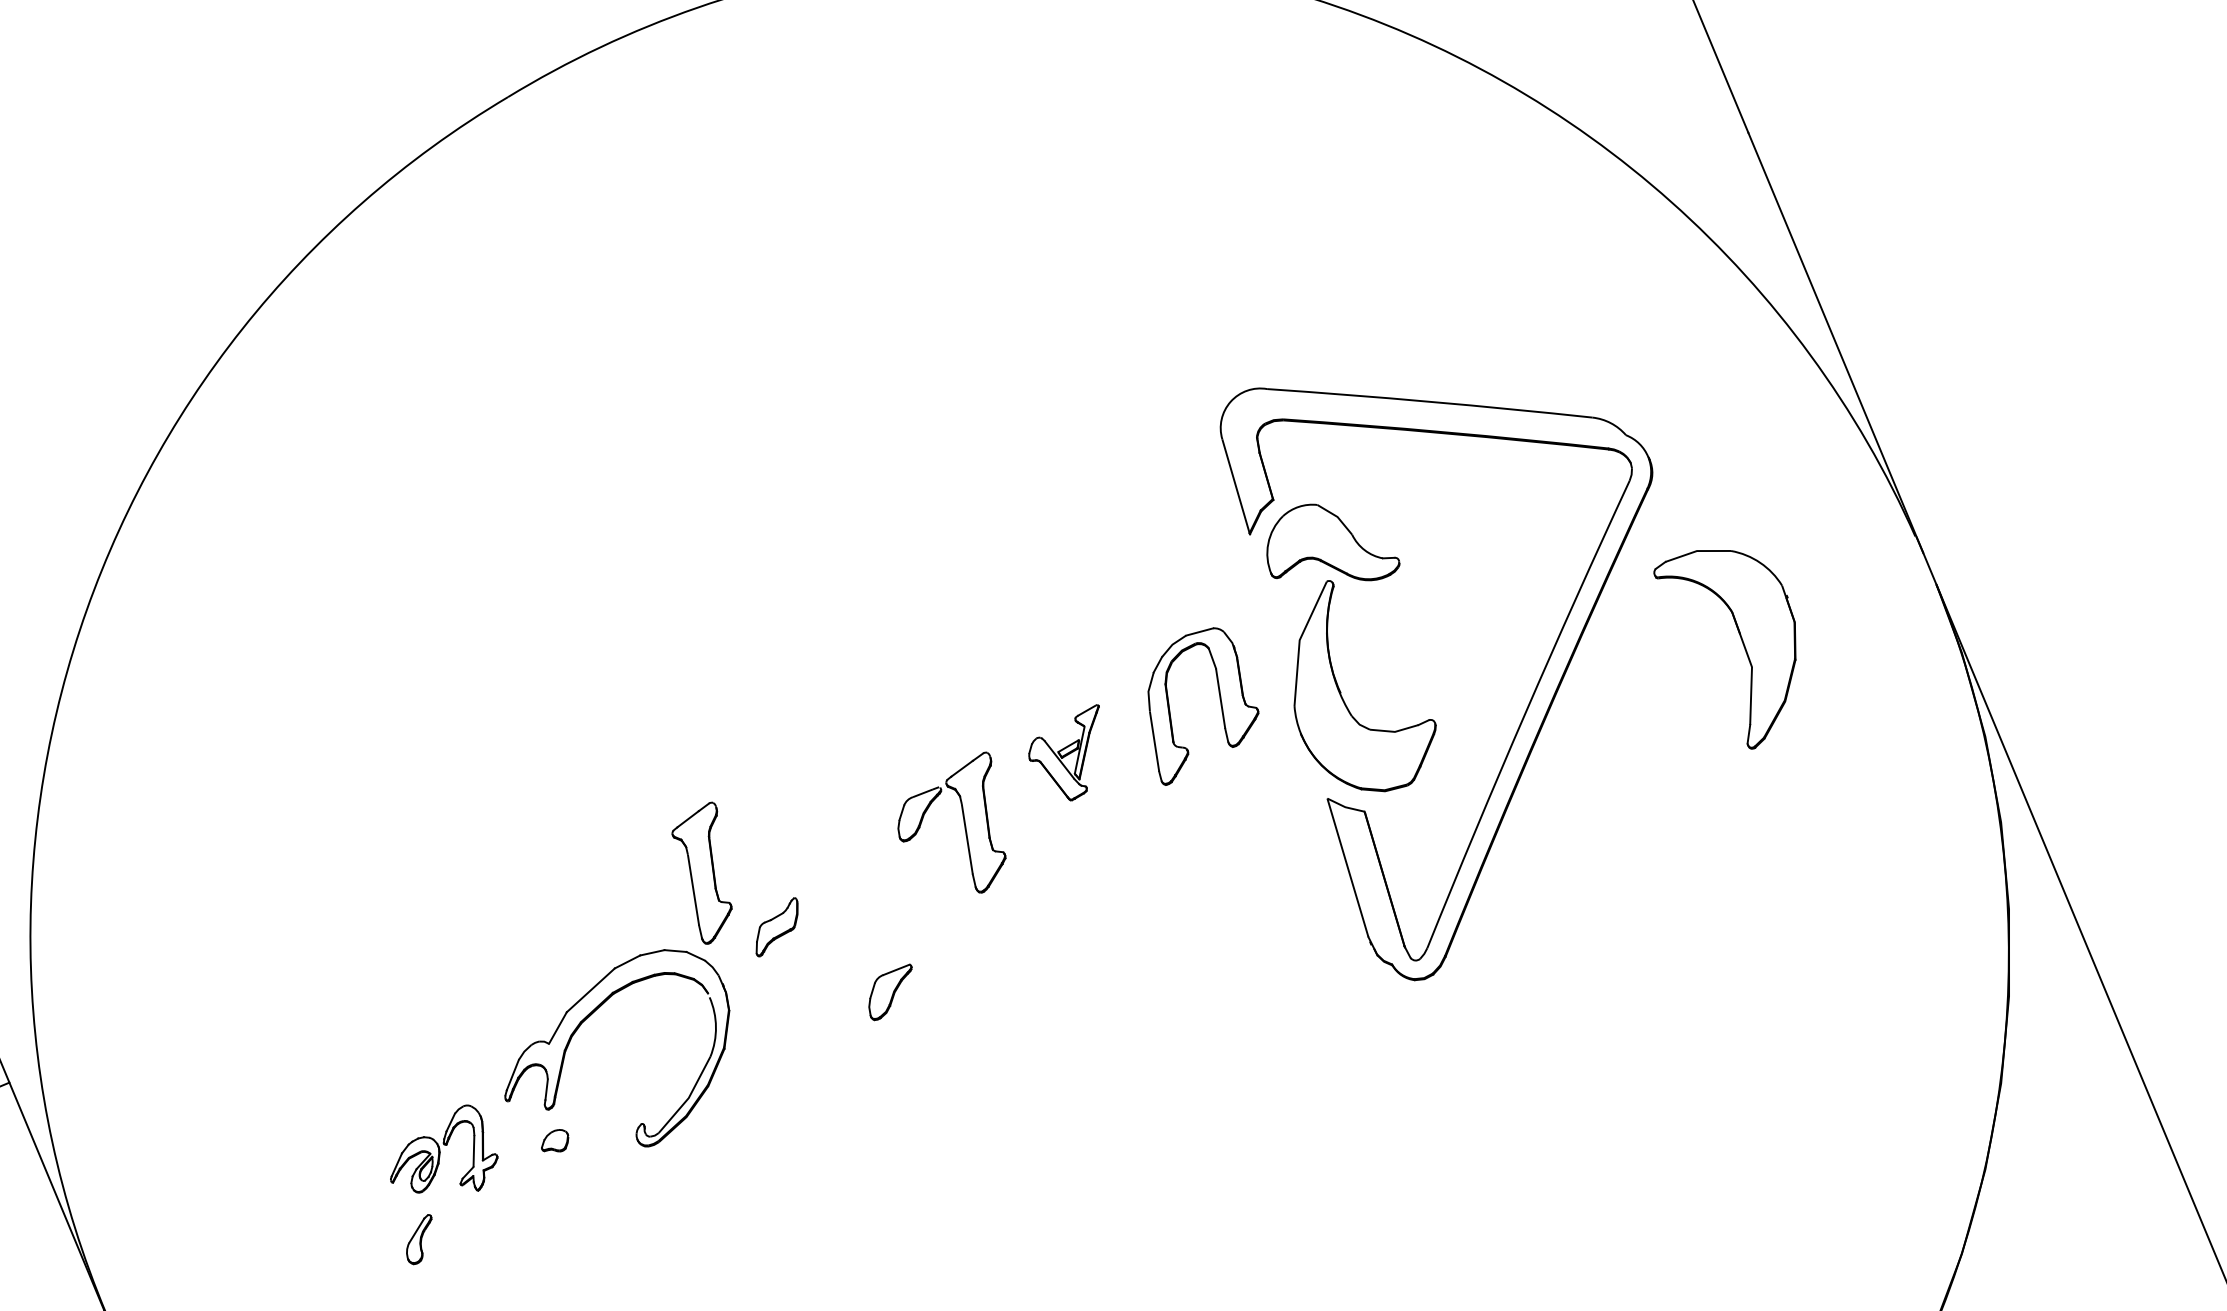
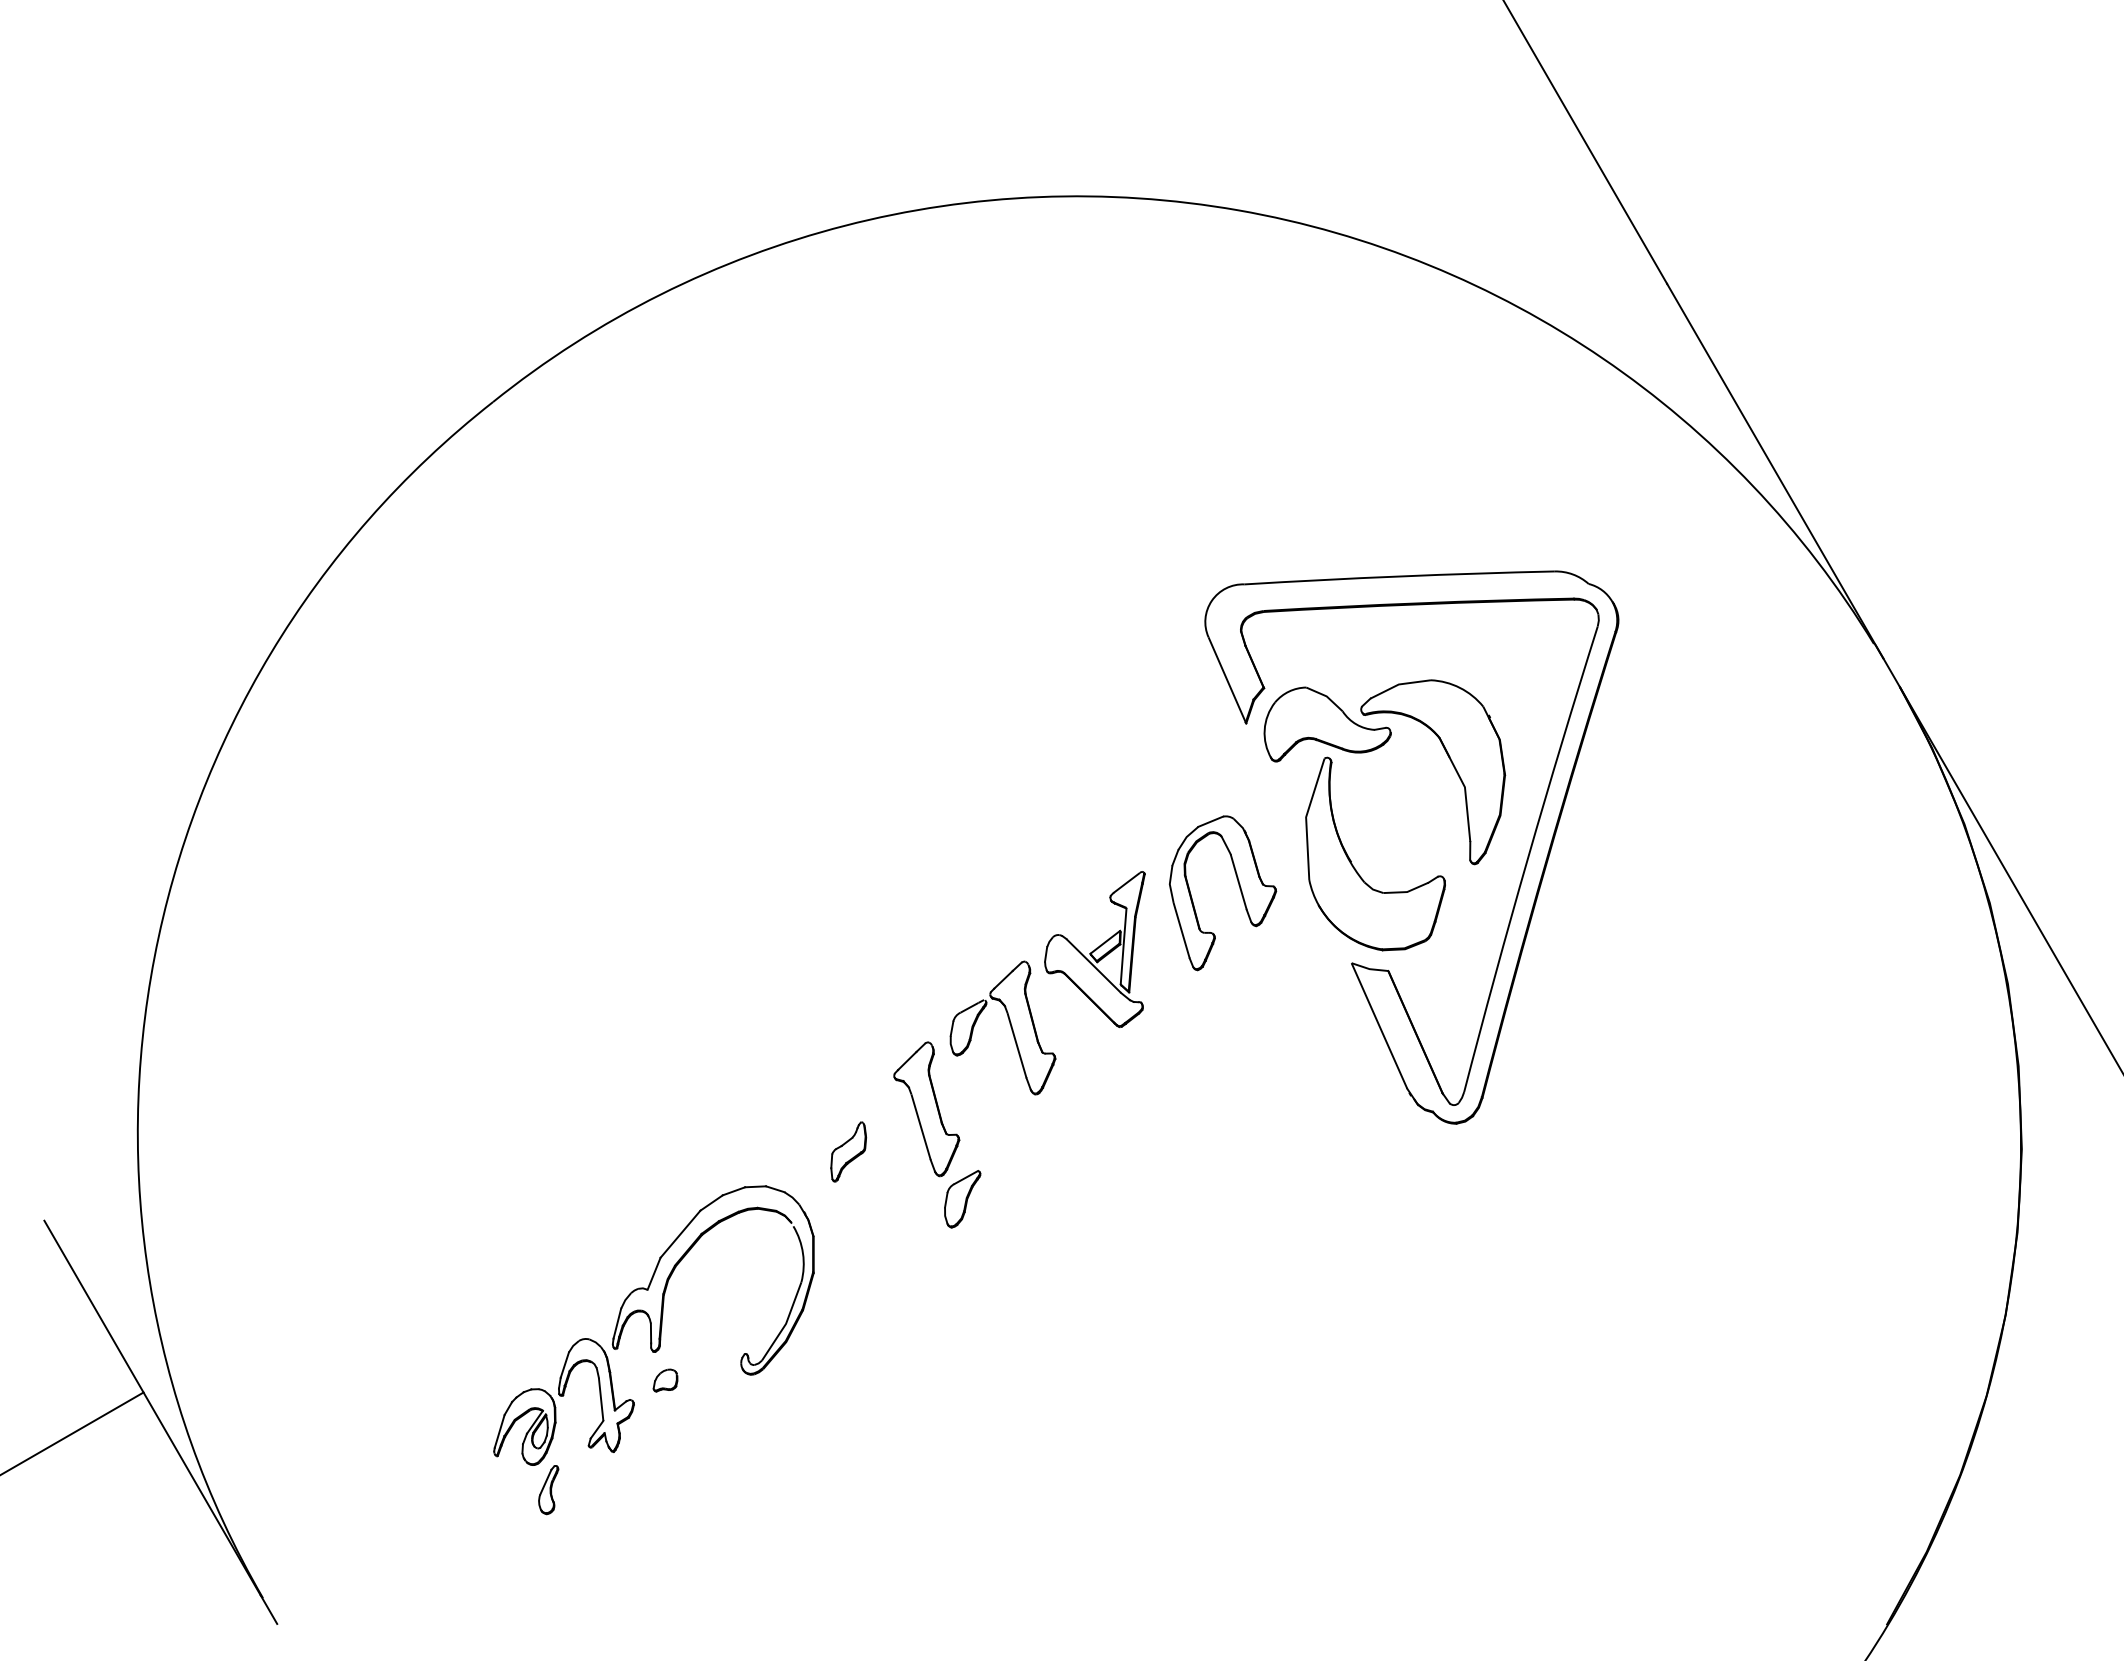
part: (1741, 640) -> (1451, 763), moved
part: (1061, 749) -> (1094, 949), size x1.67
part: (701, 872) -> (926, 1109), moved
part: (446, 1148) -> (563, 1401), size x1.43

